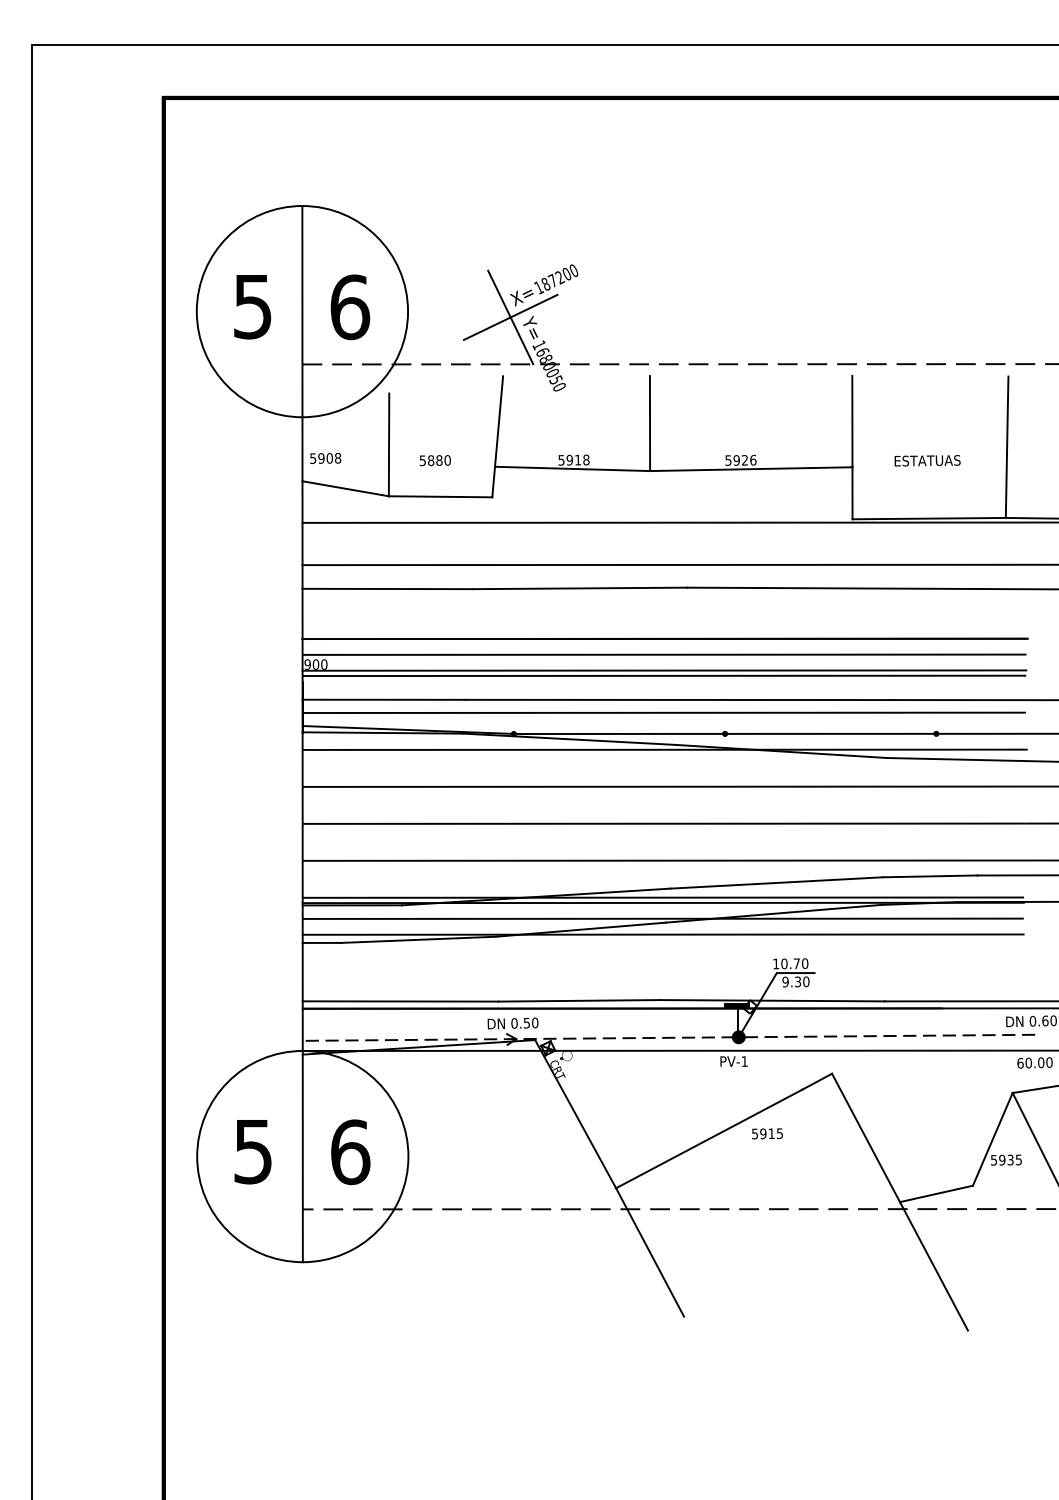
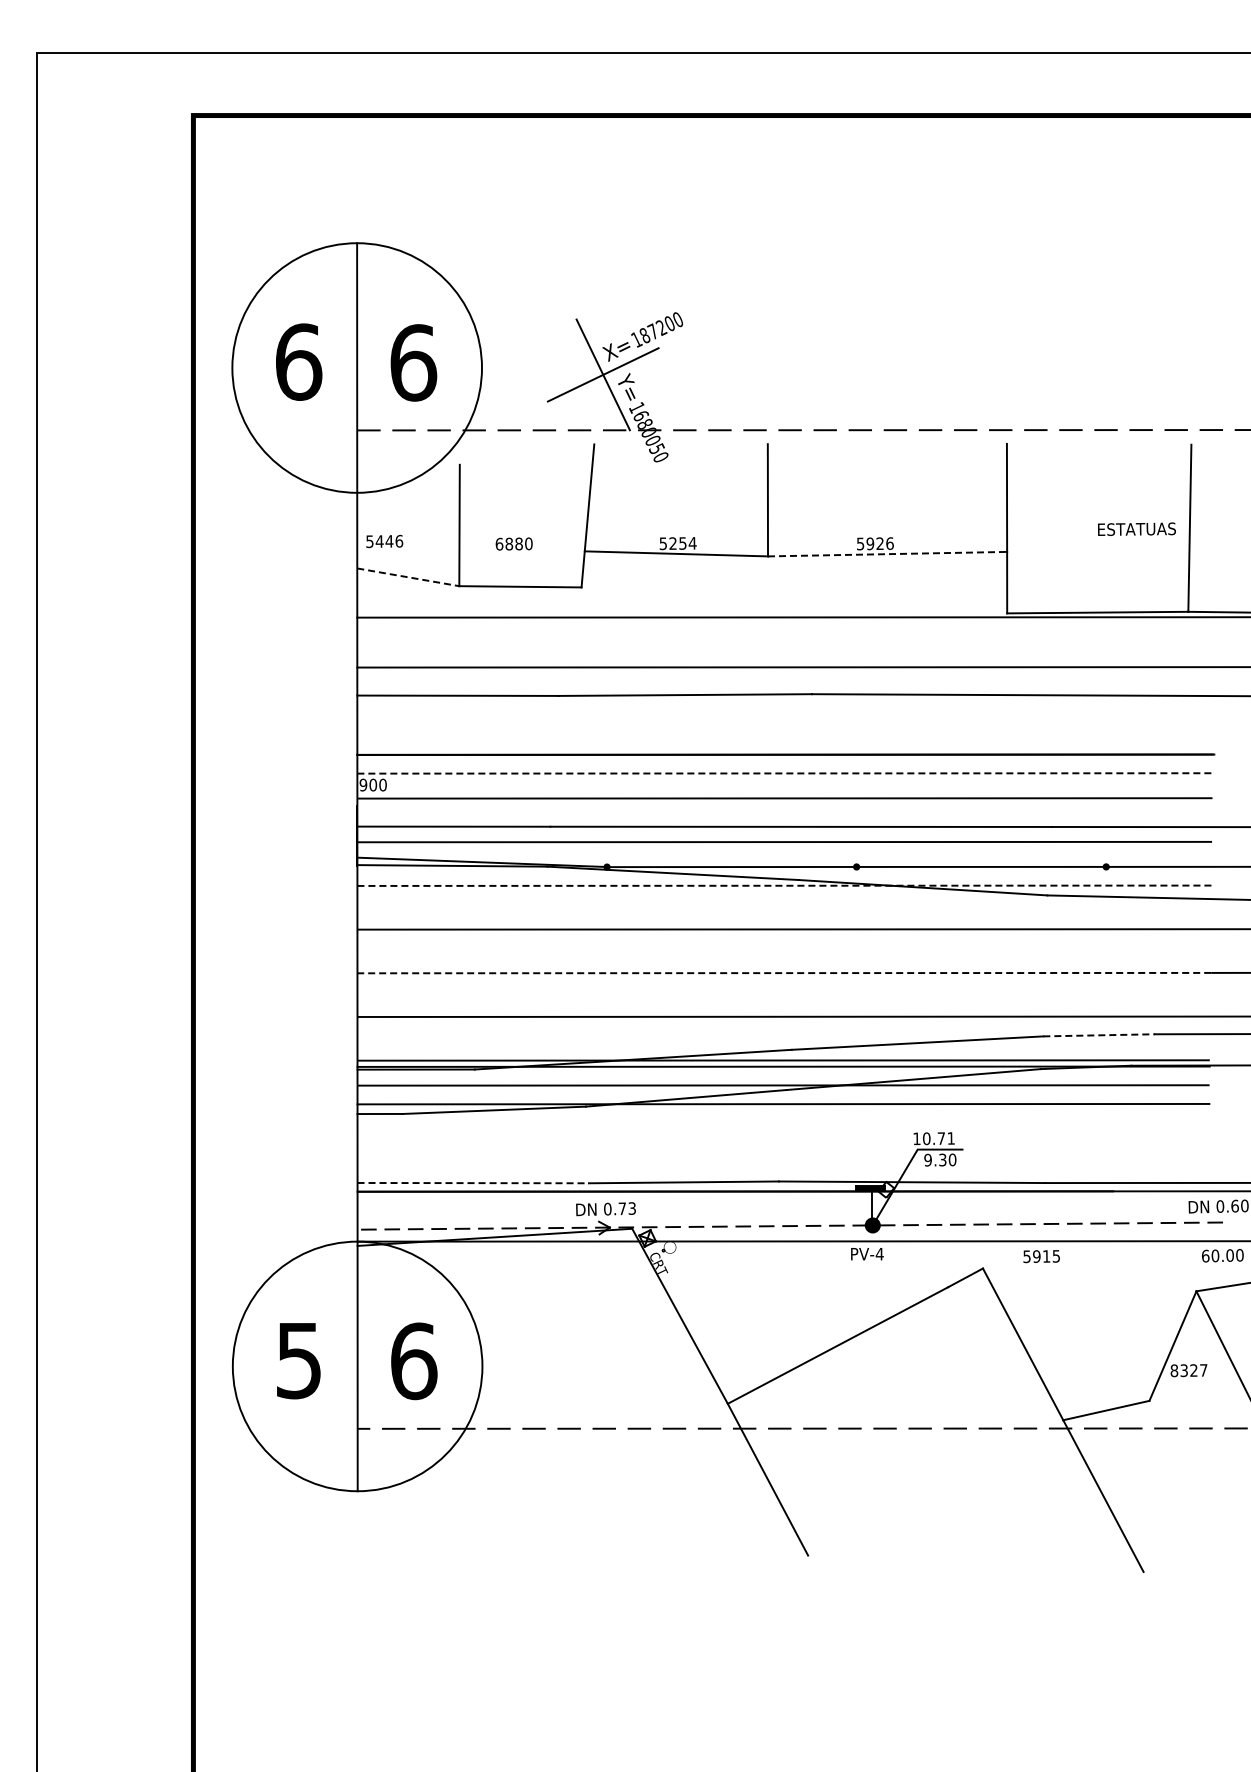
text: (253, 306) -> (299, 361), 5 -> 6
text: (329, 457) -> (389, 540), 5908 -> 5446
text: (422, 460) -> (499, 543), 5880 -> 6880
text: (577, 460) -> (682, 543), 5918 -> 5254
text: (927, 460) -> (1136, 528), moved
line: (751, 469) -> (887, 554), solid -> dashed
line: (345, 488) -> (408, 577), solid -> dashed
line: (664, 654) -> (785, 773), solid -> dashed
line: (664, 670) -> (784, 791), removed
line: (665, 749) -> (786, 885), solid -> dashed
line: (664, 824) -> (784, 973), solid -> dashed
line: (930, 876) -> (1099, 1035), solid -> dashed
text: (805, 963) -> (951, 1138), 10.70 -> 10.71
line: (400, 1001) -> (473, 1183), solid -> dashed
text: (531, 1022) -> (627, 1208), 0.50 -> 0.73
text: (744, 1061) -> (879, 1254), PV-1 -> PV-4
text: (767, 1133) -> (1041, 1256), moved
text: (1005, 1160) -> (1188, 1370), 5935 -> 8327

